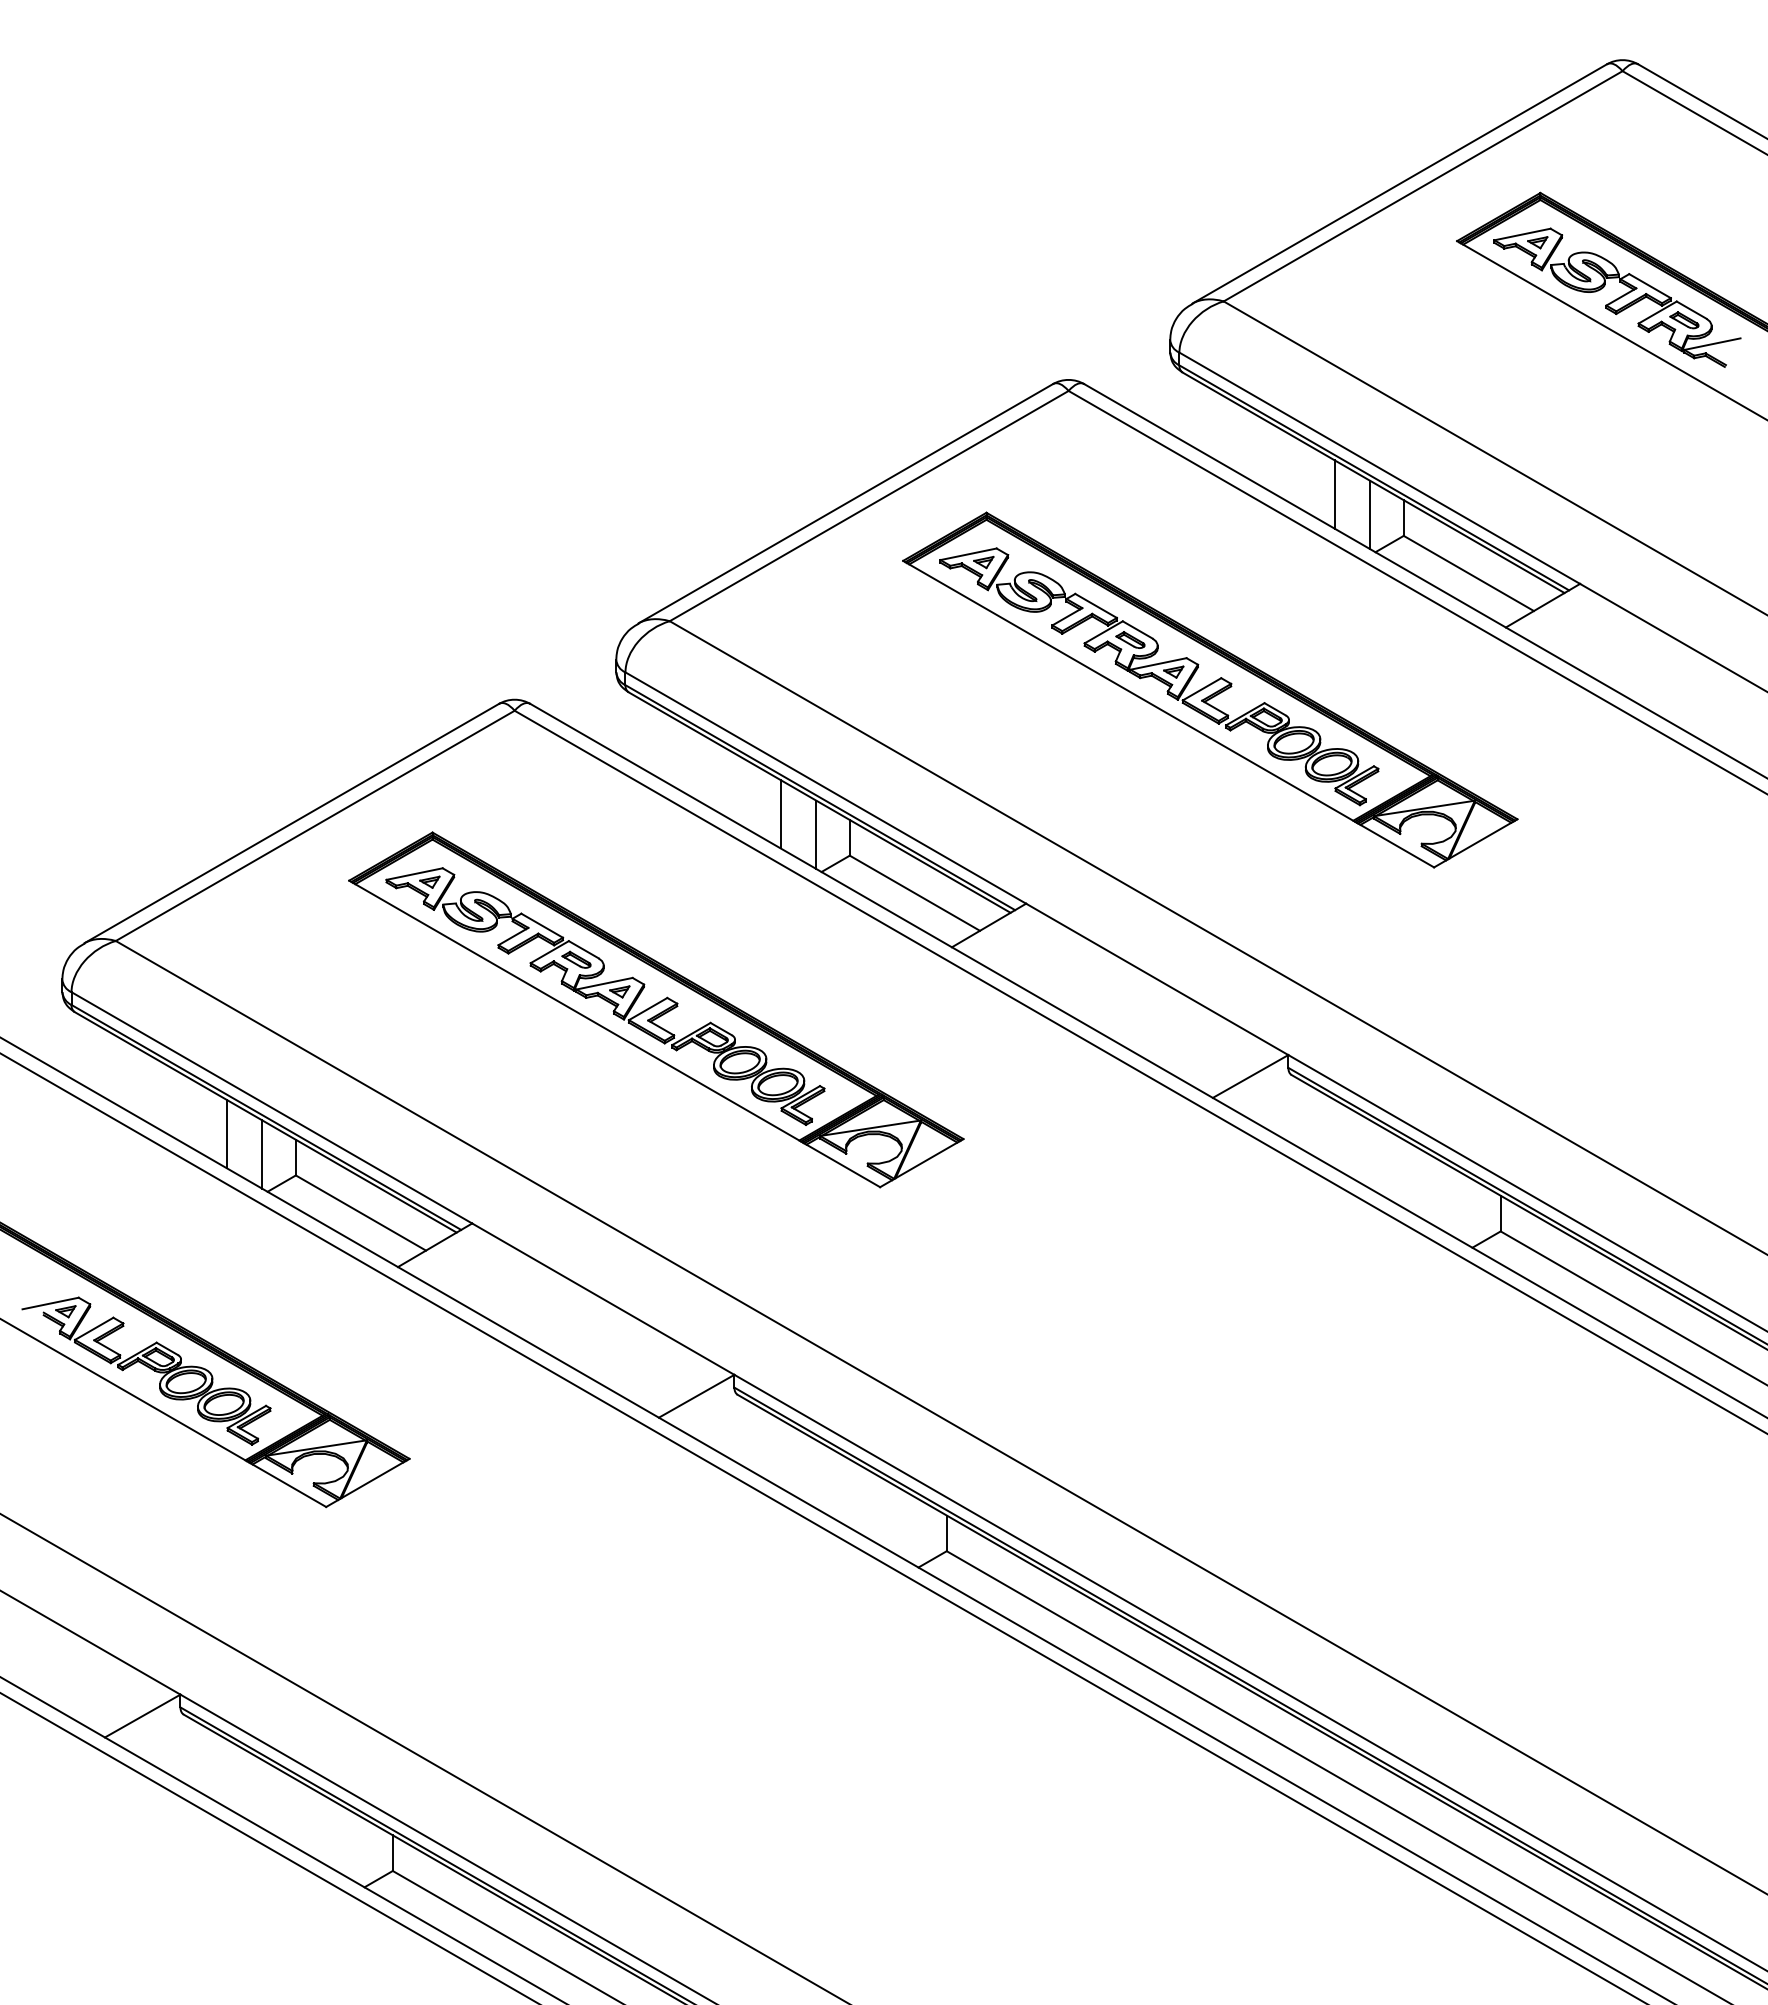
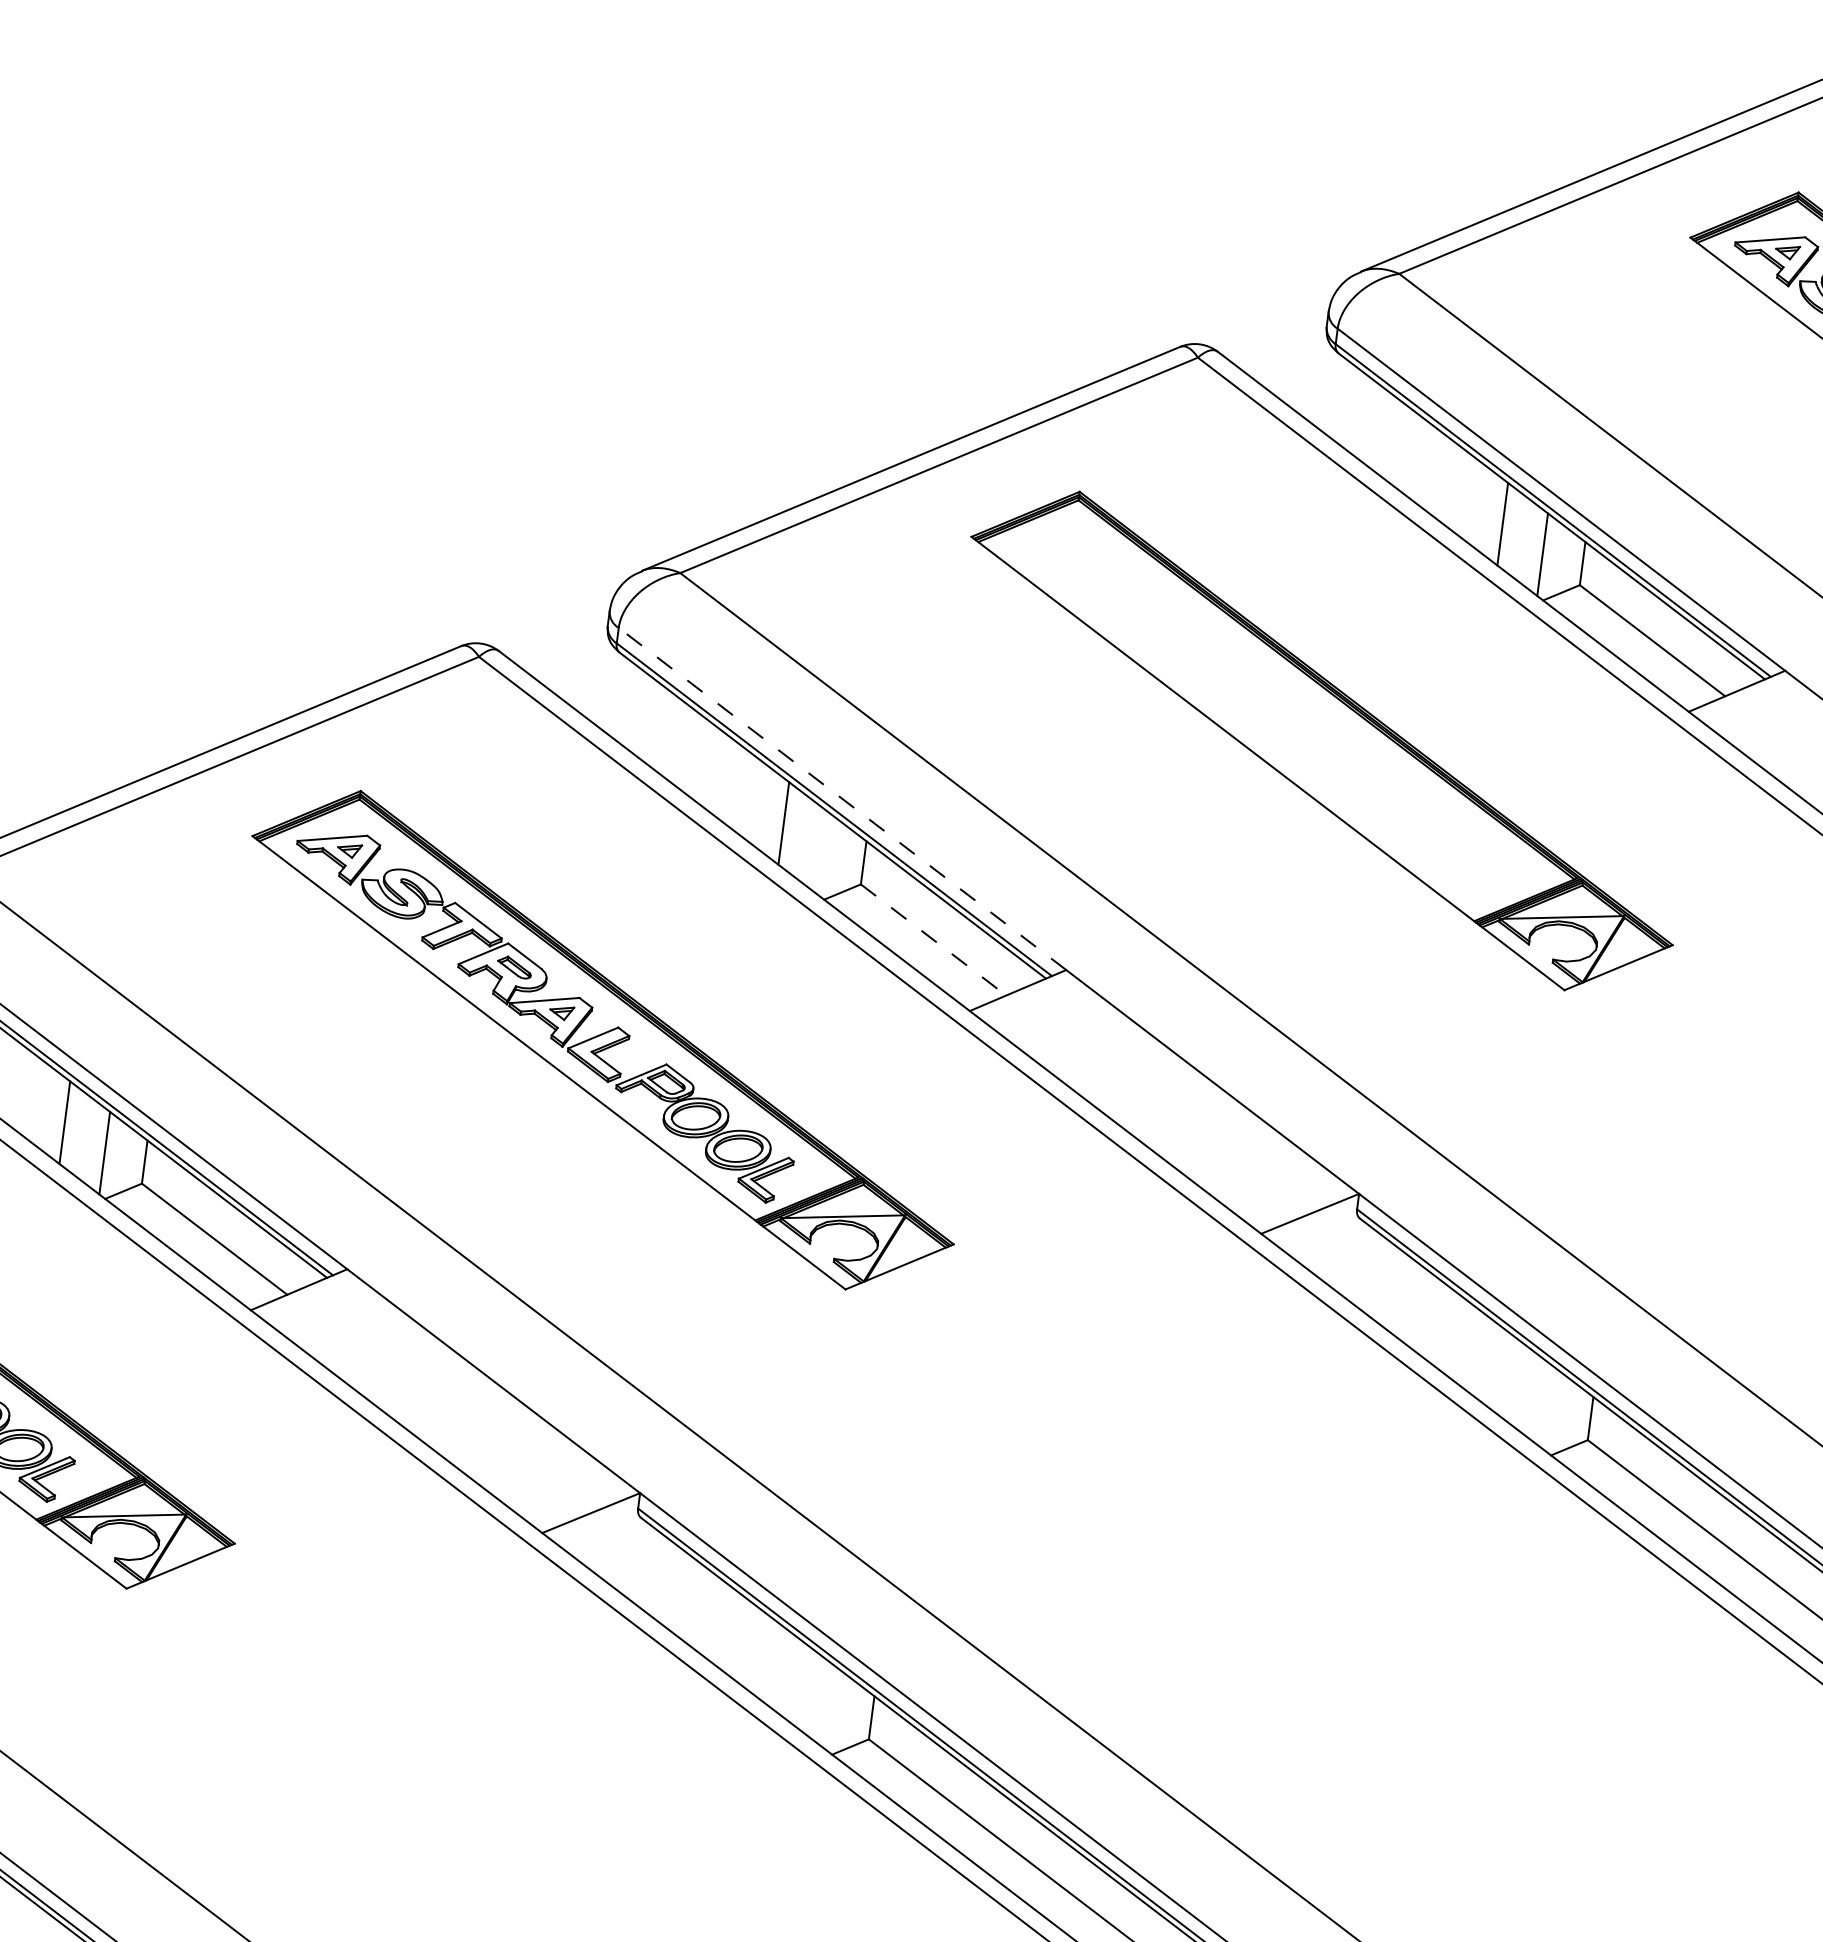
part: (1159, 676) -> (1262, 716), removed
line: (825, 787) -> (842, 798), solid -> dashed
line: (816, 834) -> (823, 853), removed
line: (915, 893) -> (934, 940), solid -> dashed

